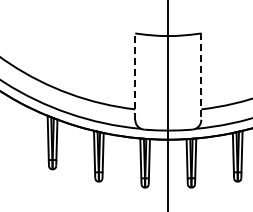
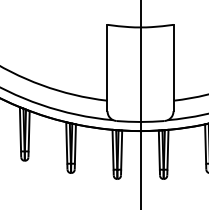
line: (135, 76) -> (107, 67), dashed -> solid
line: (201, 77) -> (173, 68), dashed -> solid

